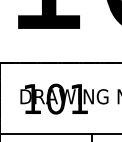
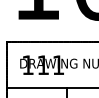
text: (56, 99) -> (43, 65), 101 -> 111

